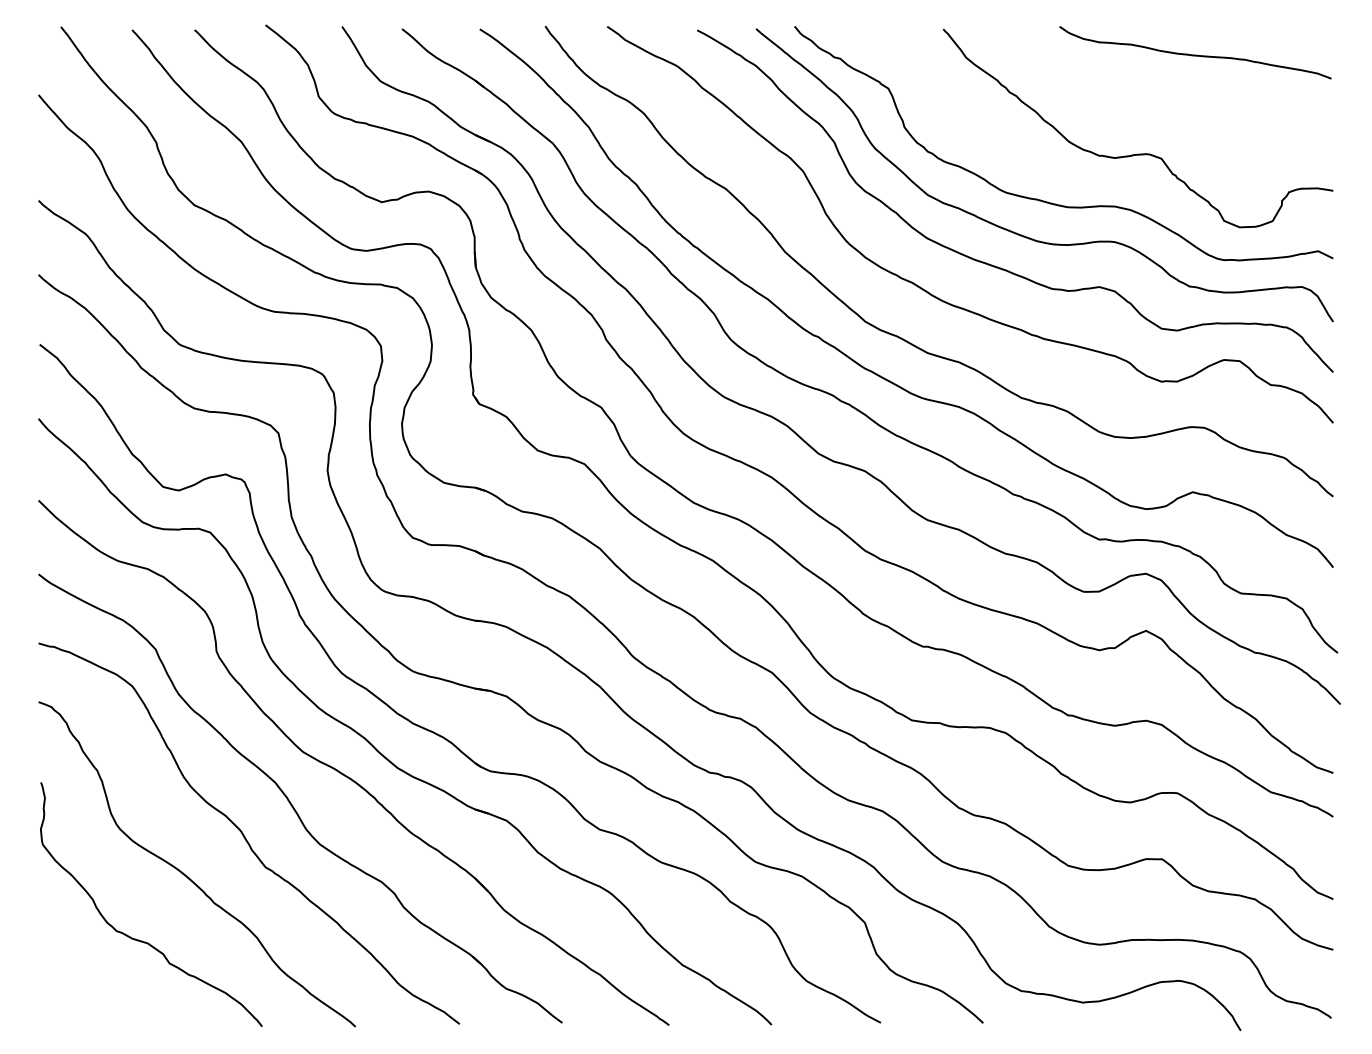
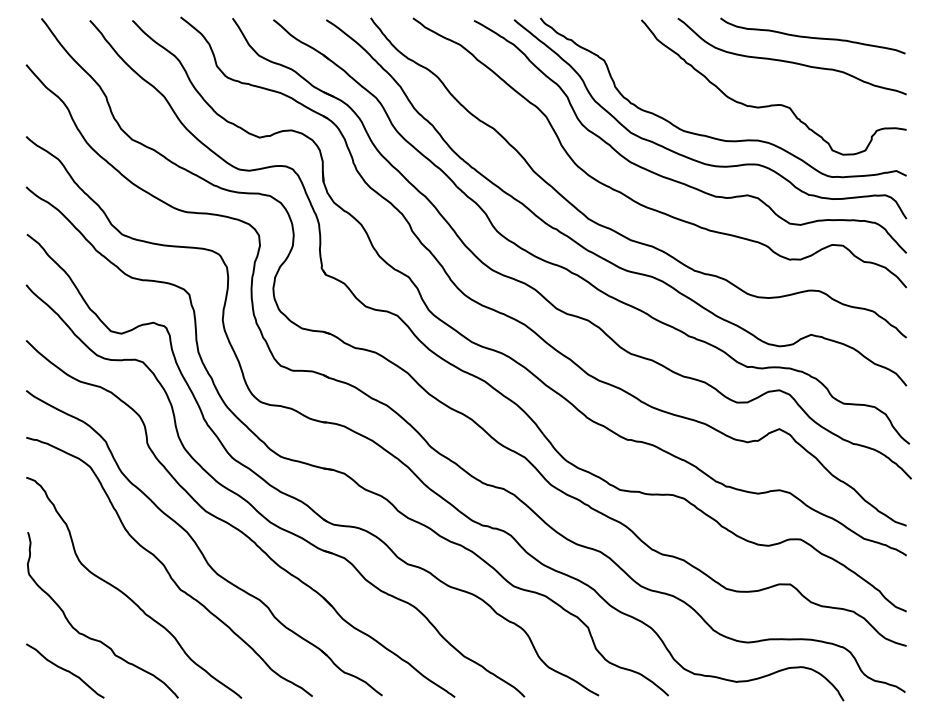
curve: (1163, 90) -> (791, 61), added
curve: (96, 985) -> (65, 670), added

